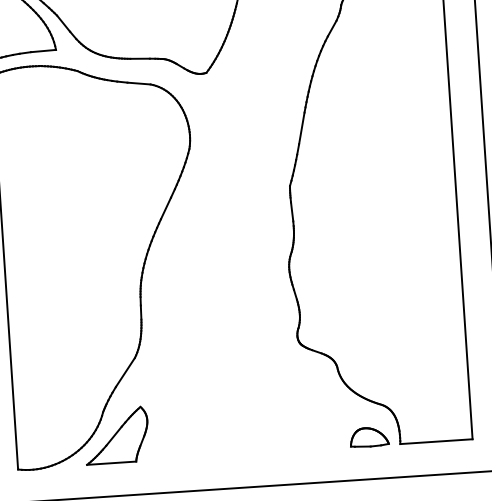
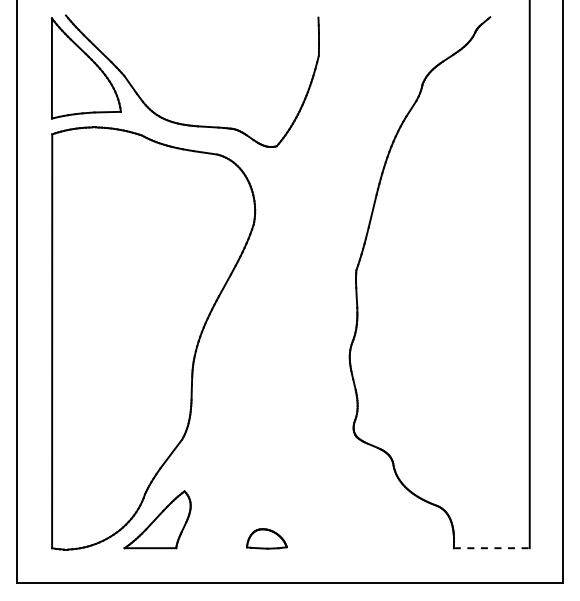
part: (368, 436) -> (266, 538), moved
line: (436, 441) -> (491, 548), solid -> dashed

